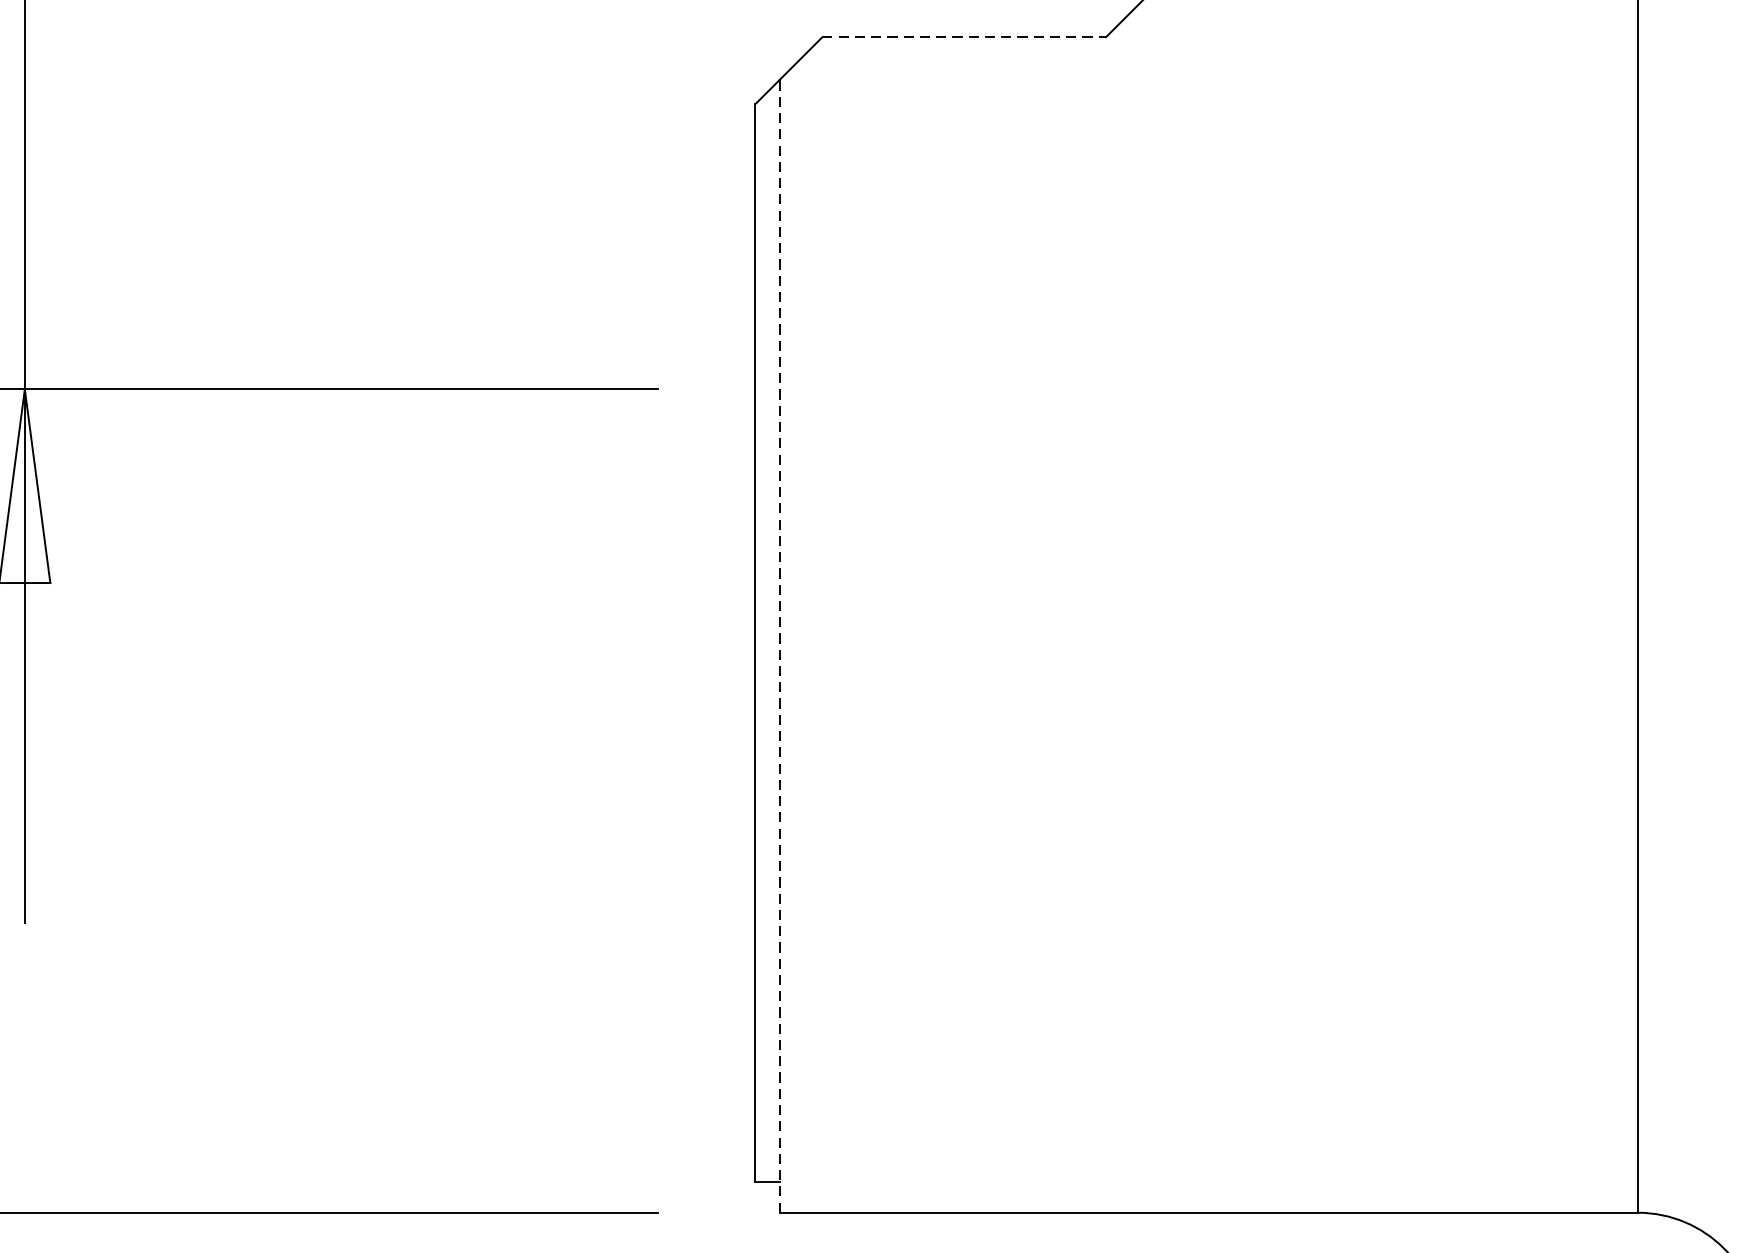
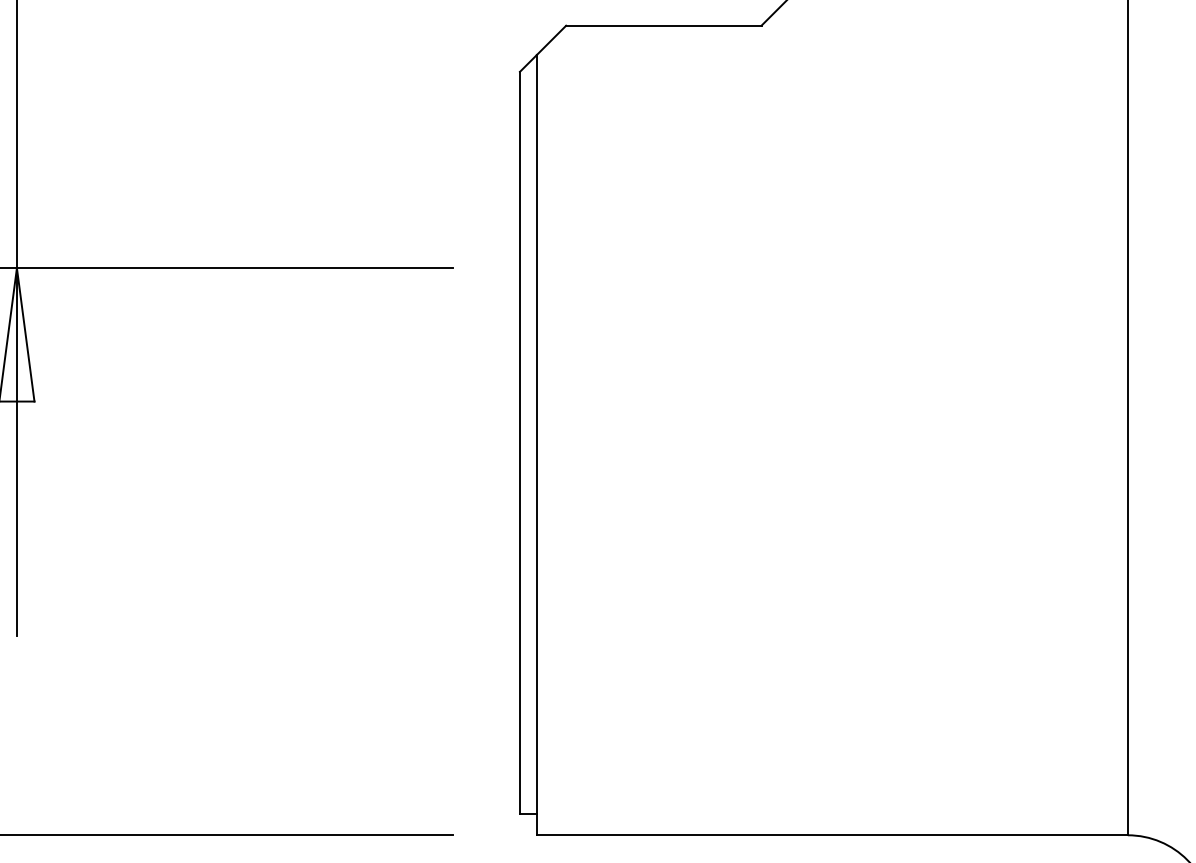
line: (963, 37) -> (663, 25), dashed -> solid
line: (779, 645) -> (536, 444), dashed -> solid

